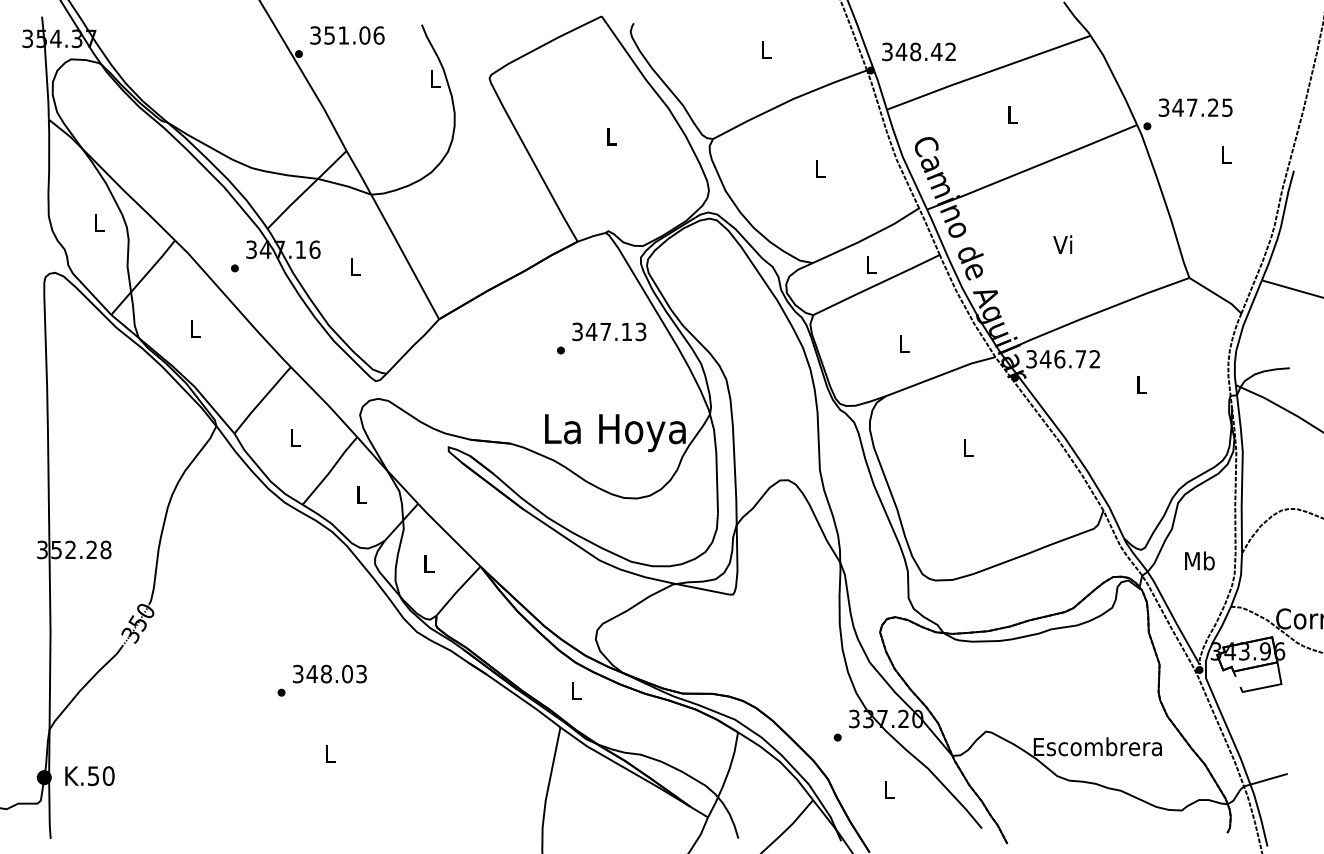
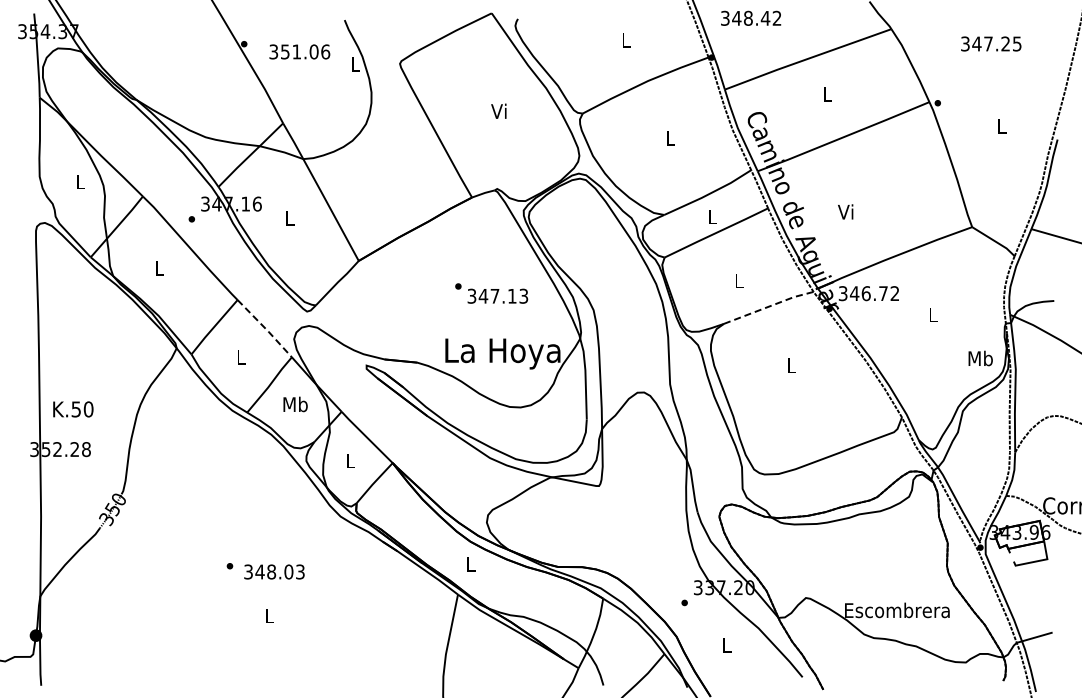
text: (347, 34) -> (299, 51), moved
text: (919, 50) -> (751, 17), moved
text: (1195, 107) -> (991, 43), moved
text: (610, 135) -> (498, 110), L -> Vi
text: (1062, 244) -> (845, 211), moved
text: (608, 330) -> (497, 295), moved
line: (941, 375) -> (769, 306), solid -> dashed
line: (325, 401) -> (265, 328), solid -> dashed
text: (361, 494) -> (295, 404), L -> Mb
text: (1199, 560) -> (980, 358), moved
text: (329, 673) -> (274, 571), moved
text: (90, 776) -> (73, 409), moved

